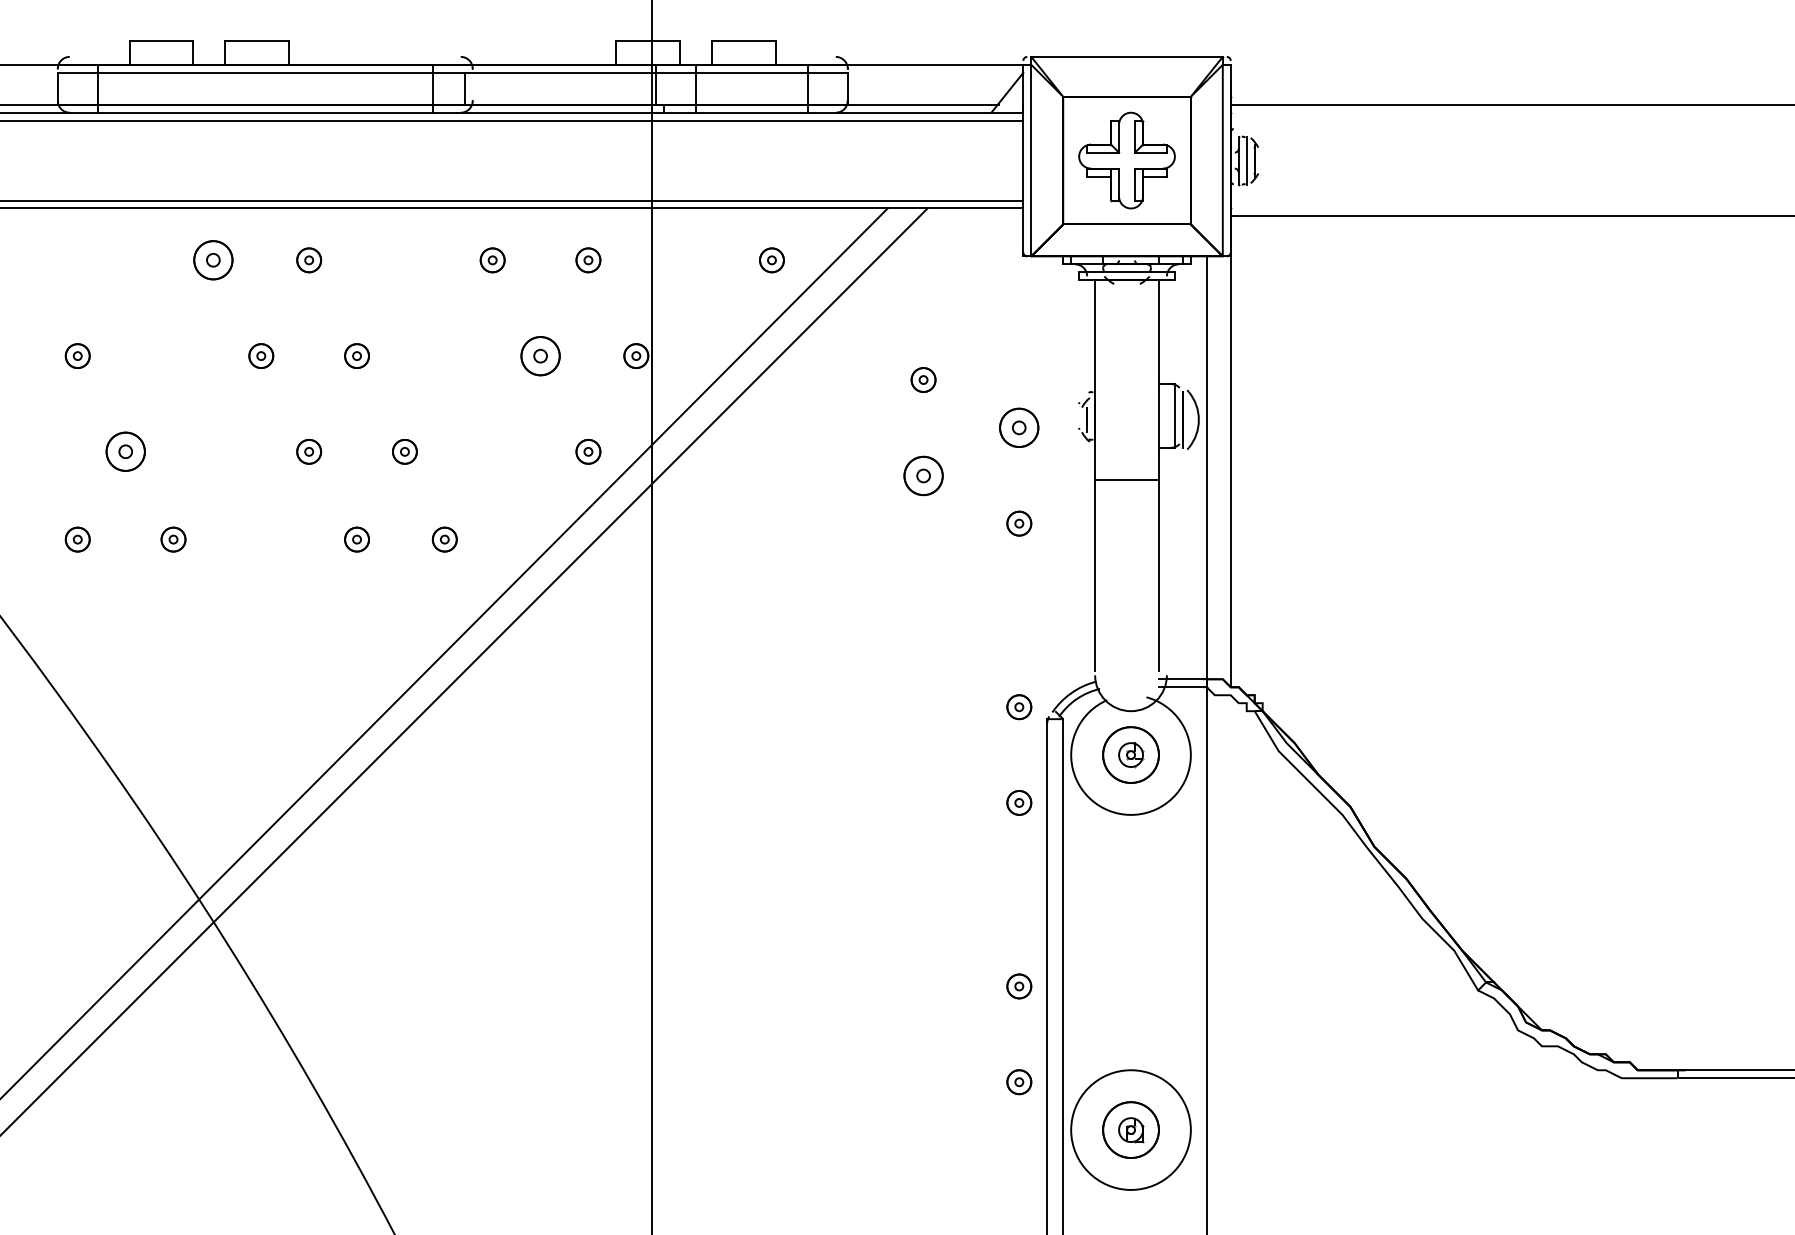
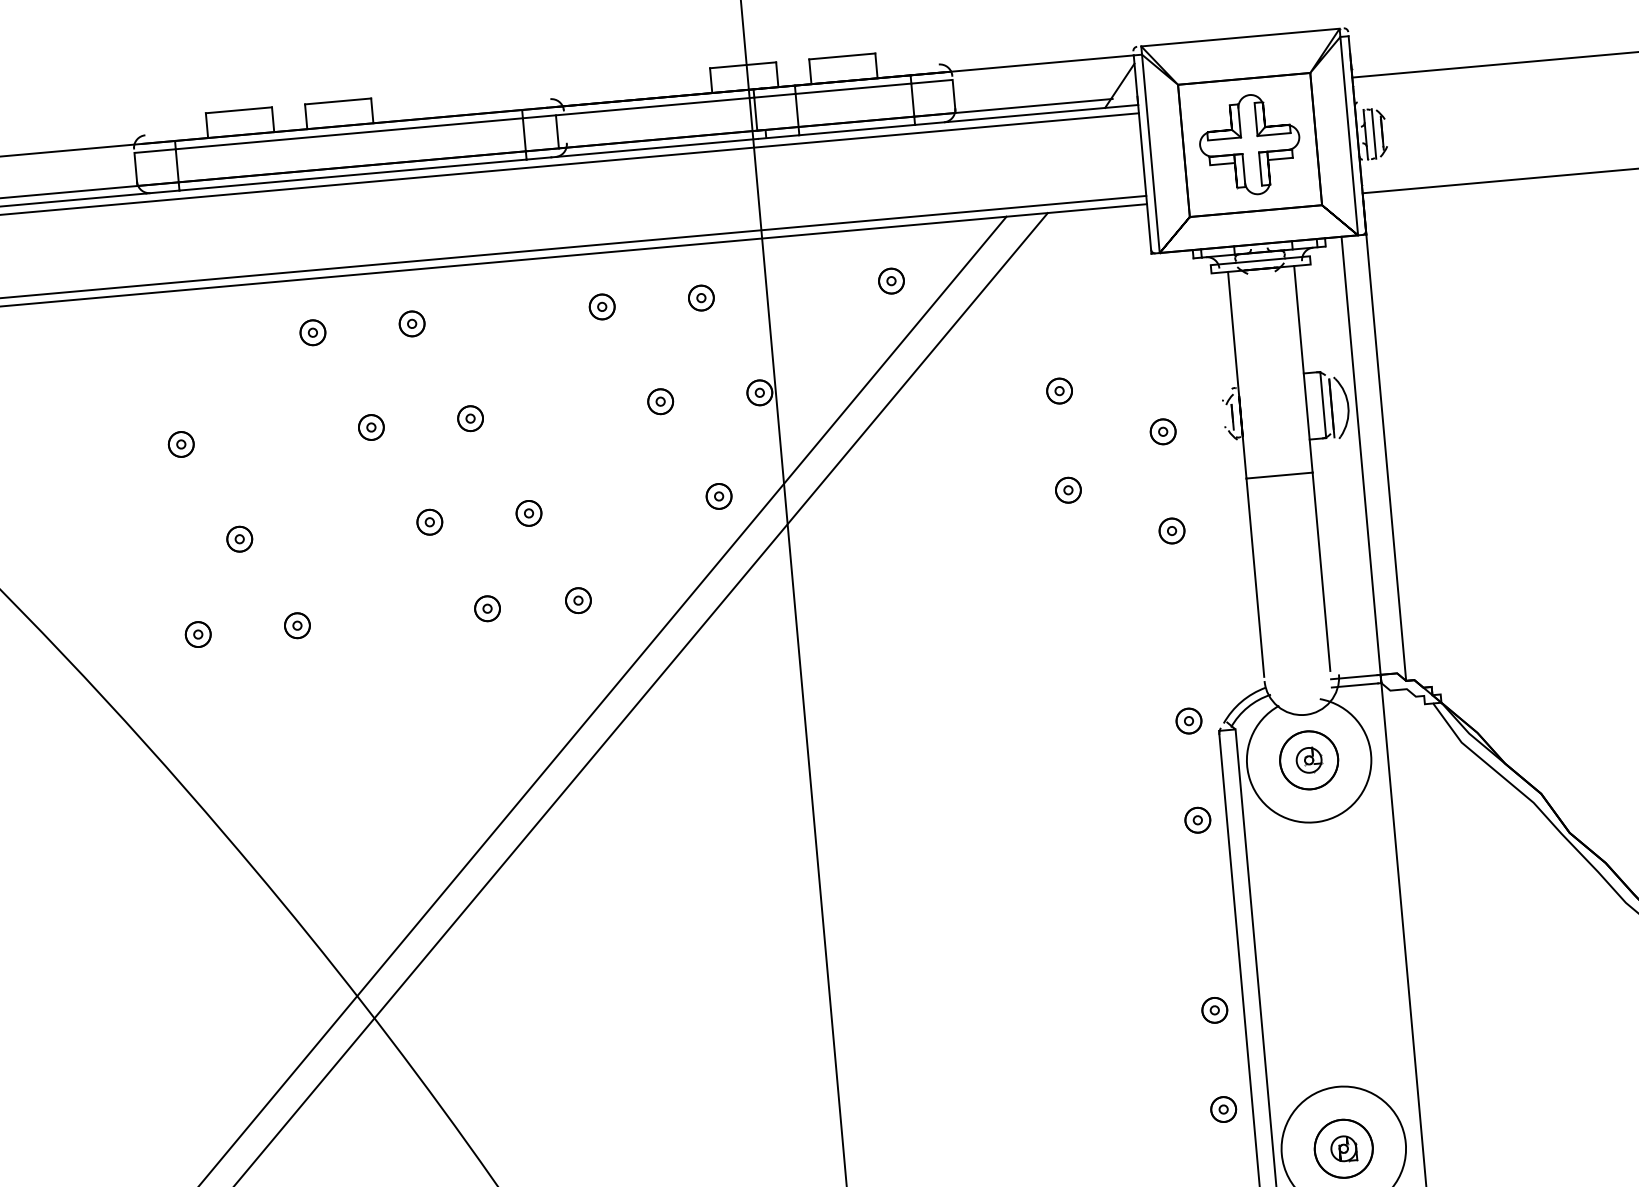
part: (213, 260) -> (313, 332), size x0.62
part: (540, 355) -> (660, 401), size x0.62
part: (1019, 427) -> (1163, 431), size x0.62
part: (125, 451) -> (239, 538), size x0.62
part: (923, 475) -> (1068, 489), size x0.62

